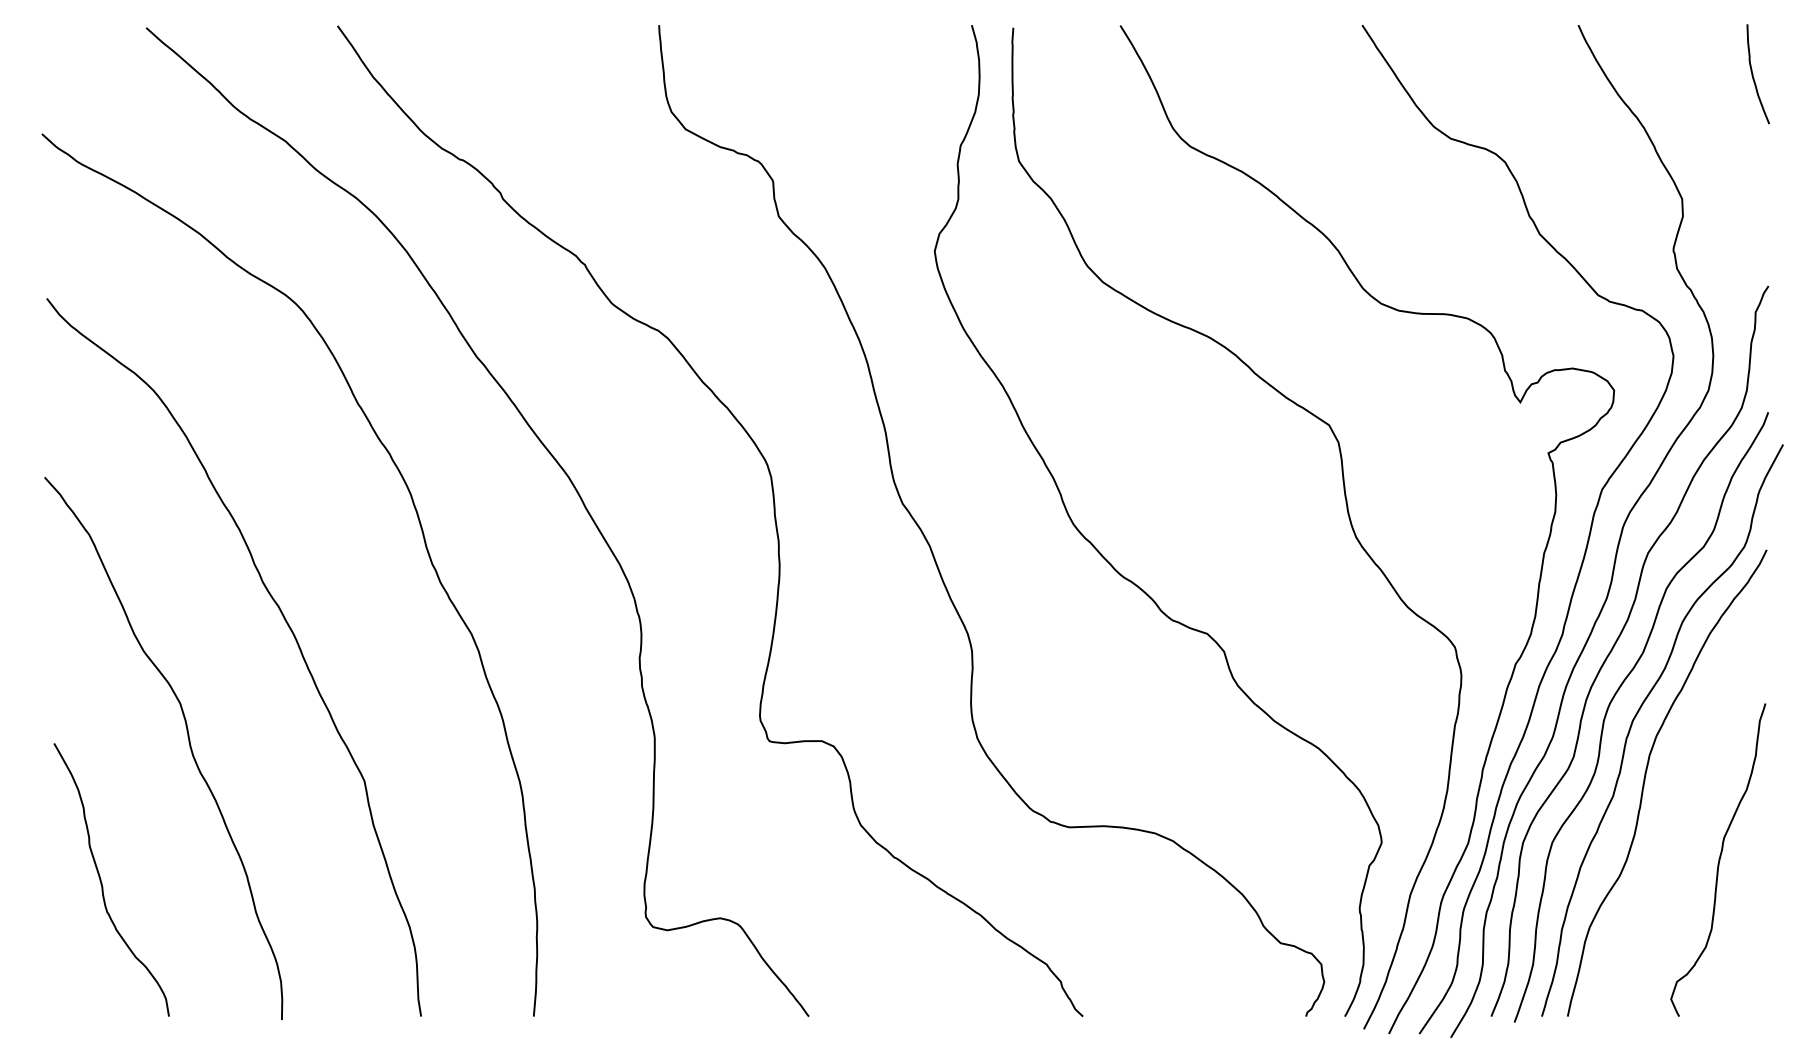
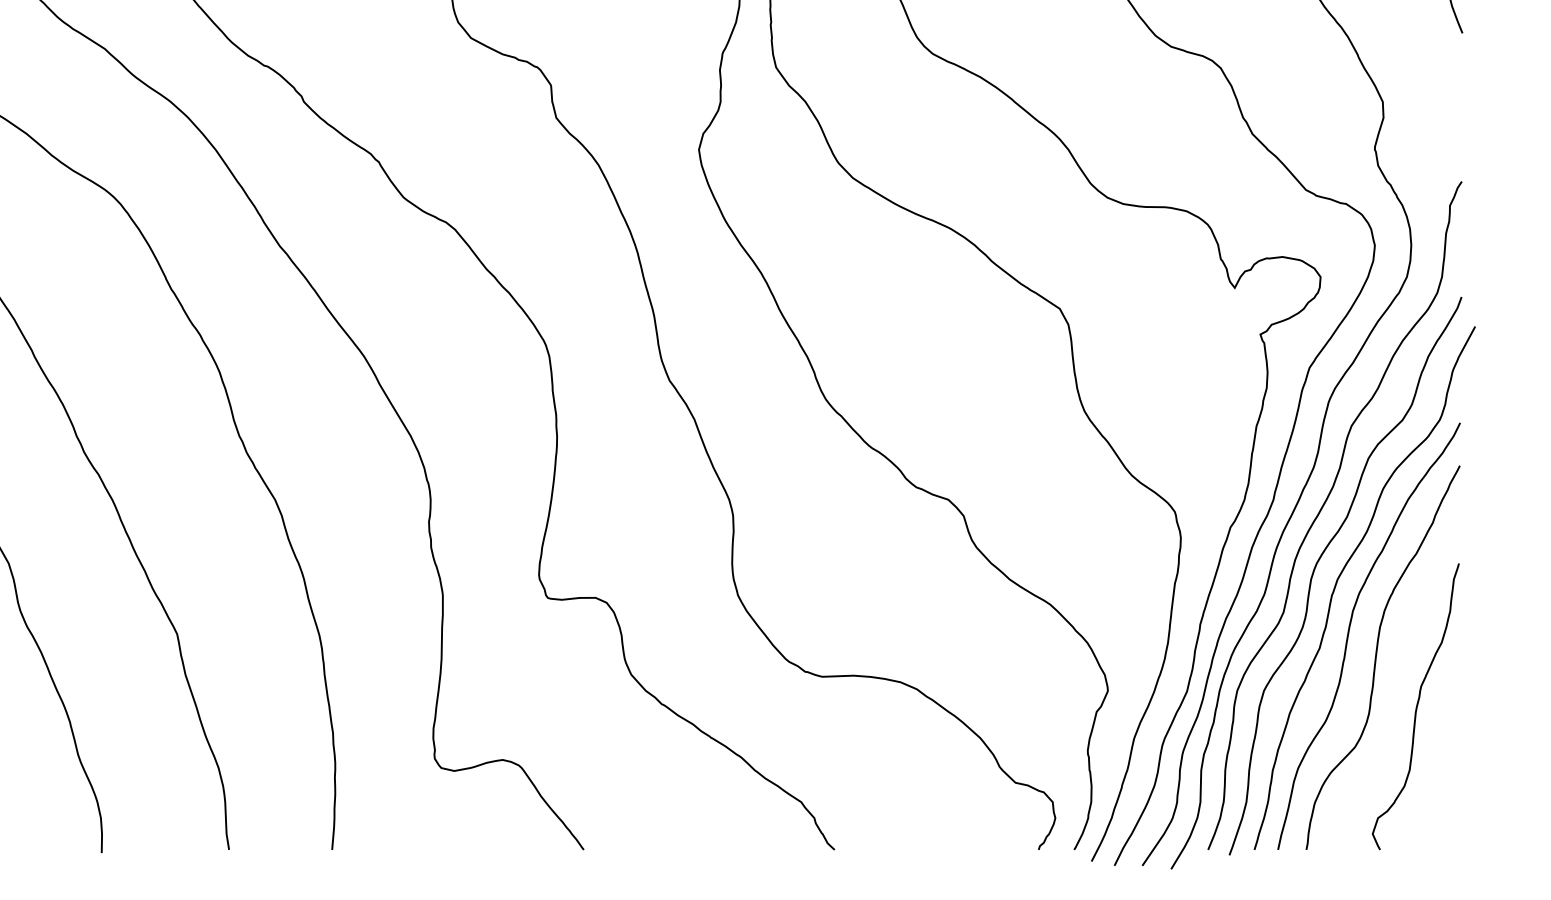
curve: (1675, 806) -> (1376, 657), added

